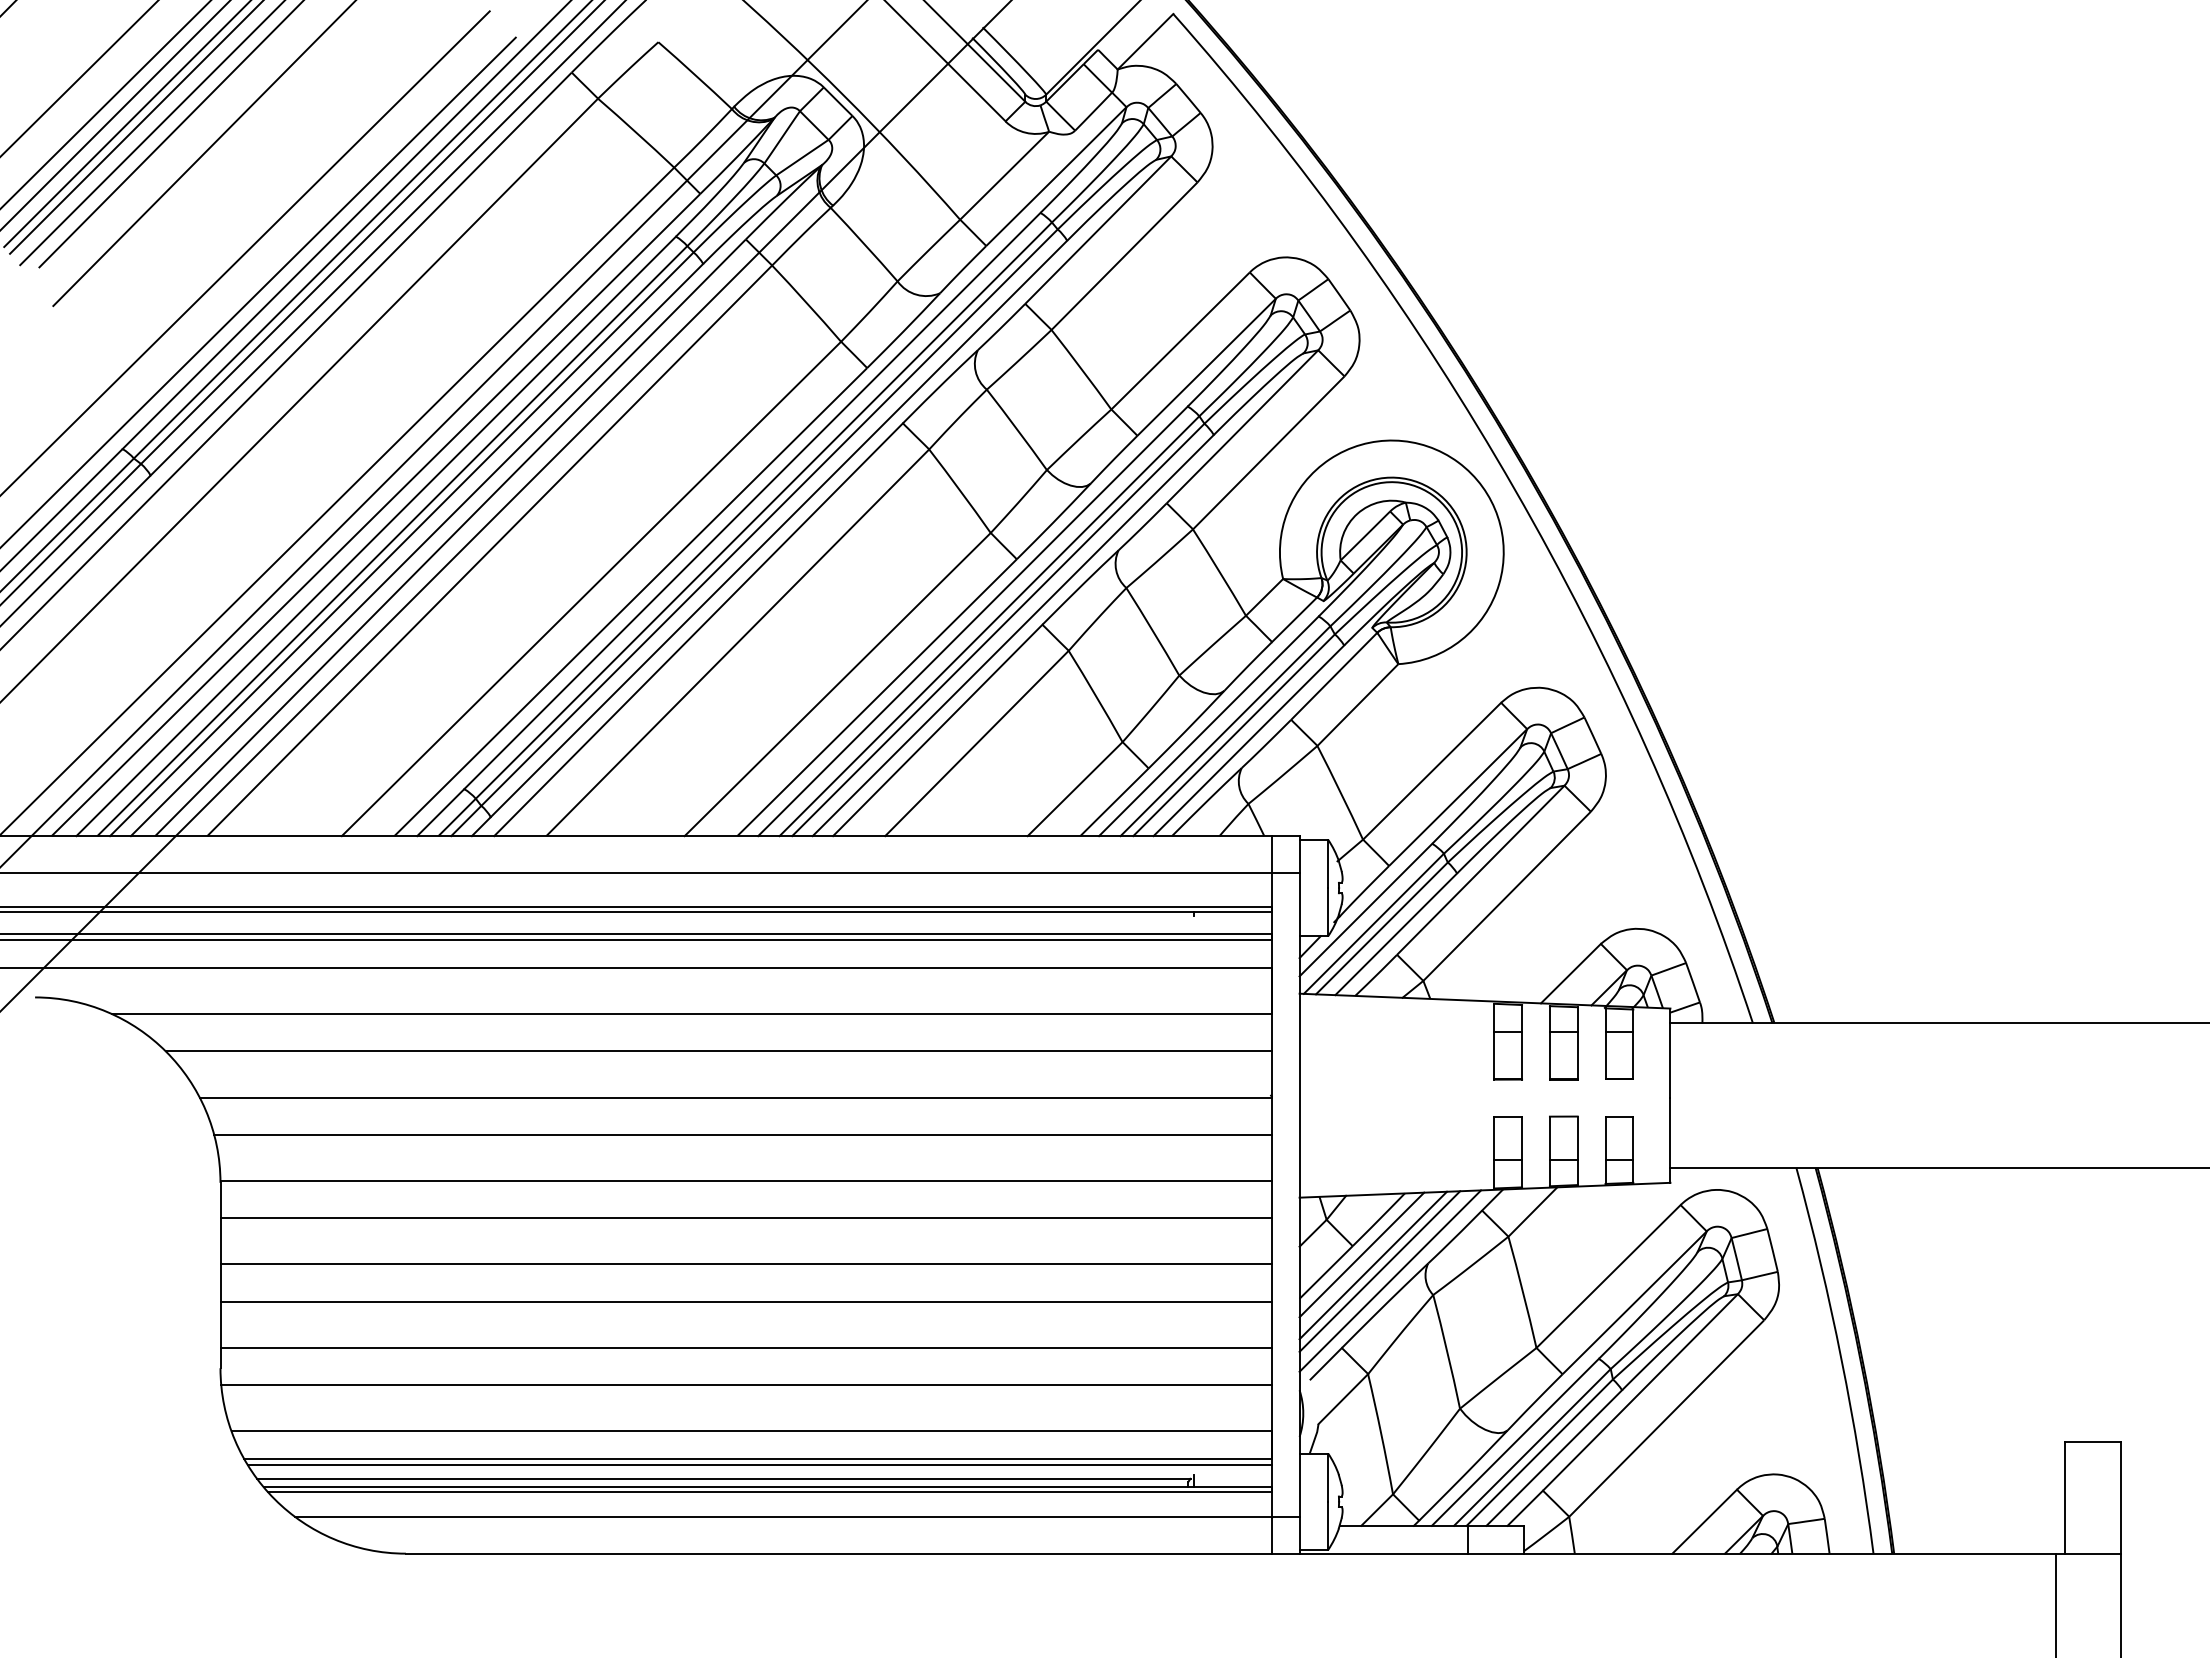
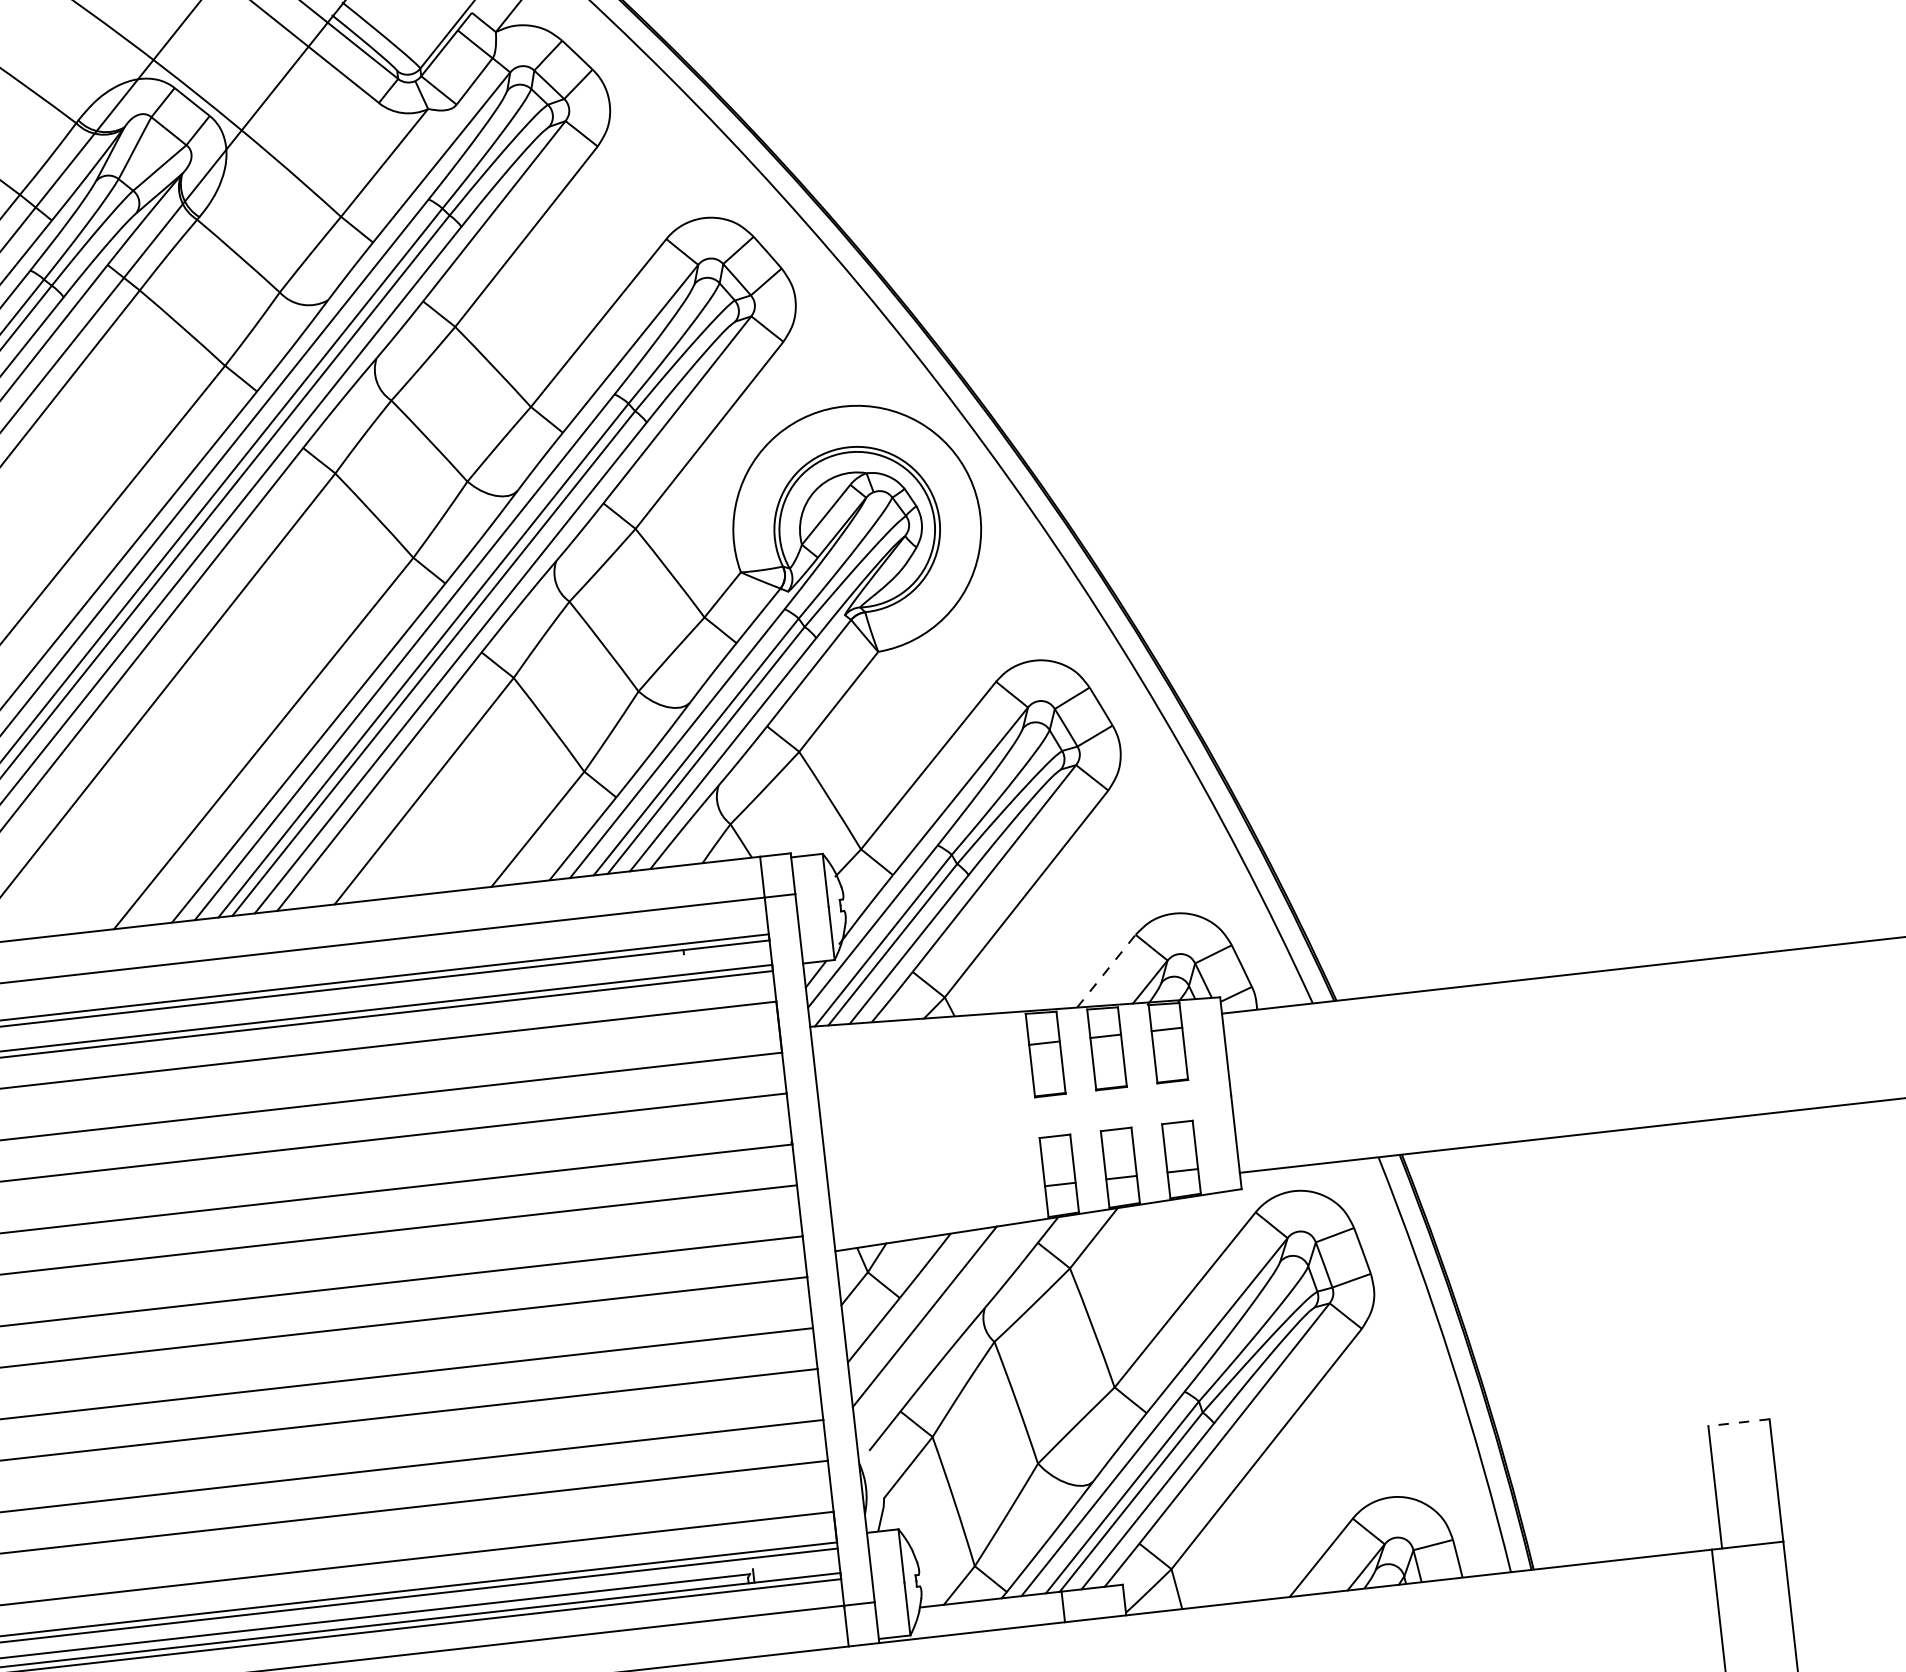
line: (1571, 973) -> (1106, 970), solid -> dashed
line: (1361, 1254) -> (910, 1306), removed
line: (1379, 1271) -> (932, 1322), removed
line: (1390, 1280) -> (945, 1331), removed
line: (2093, 1442) -> (1739, 1422), solid -> dashed

